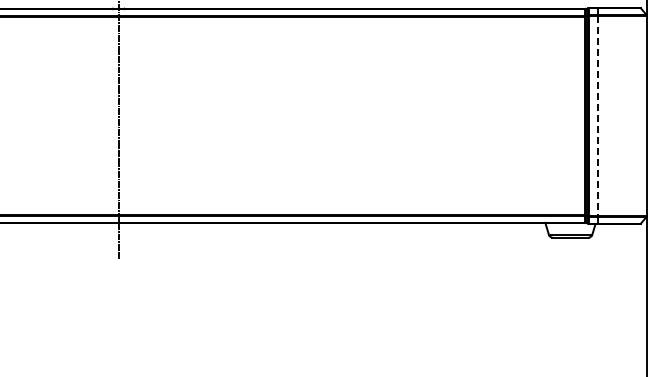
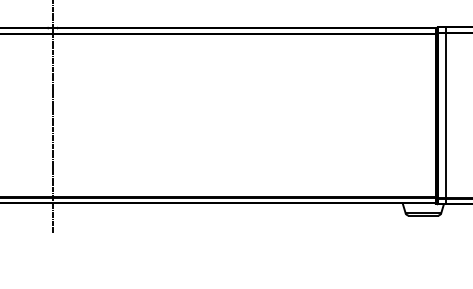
line: (597, 116) -> (445, 116), dashed -> solid

